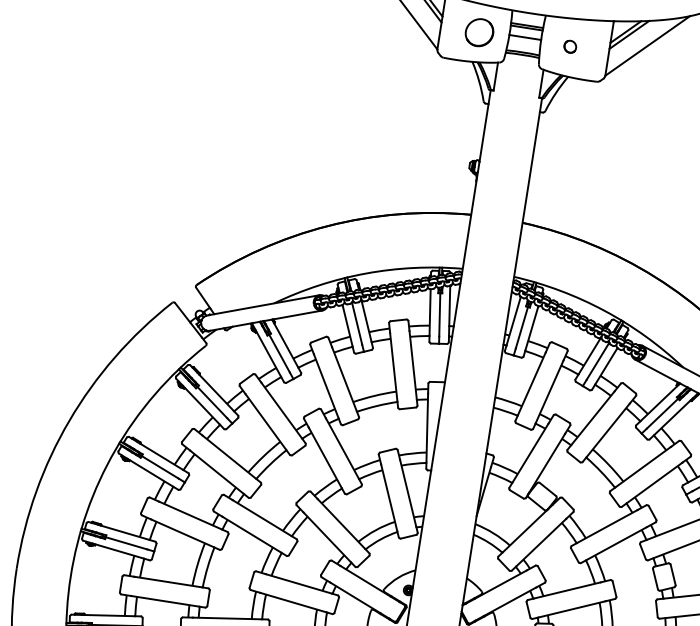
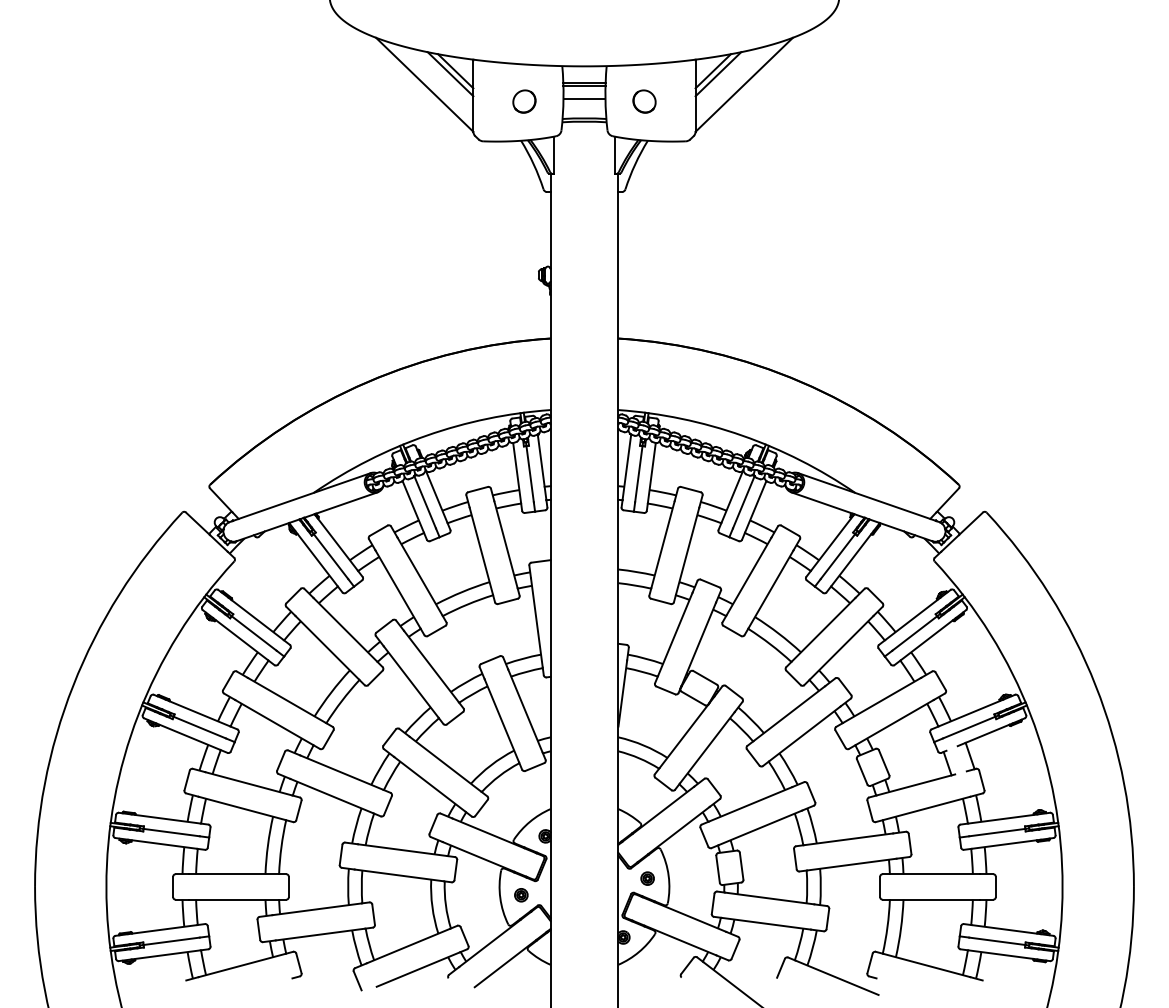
part: (479, 32) -> (524, 101), size x0.62
part: (570, 46) -> (644, 101), size x1.43

